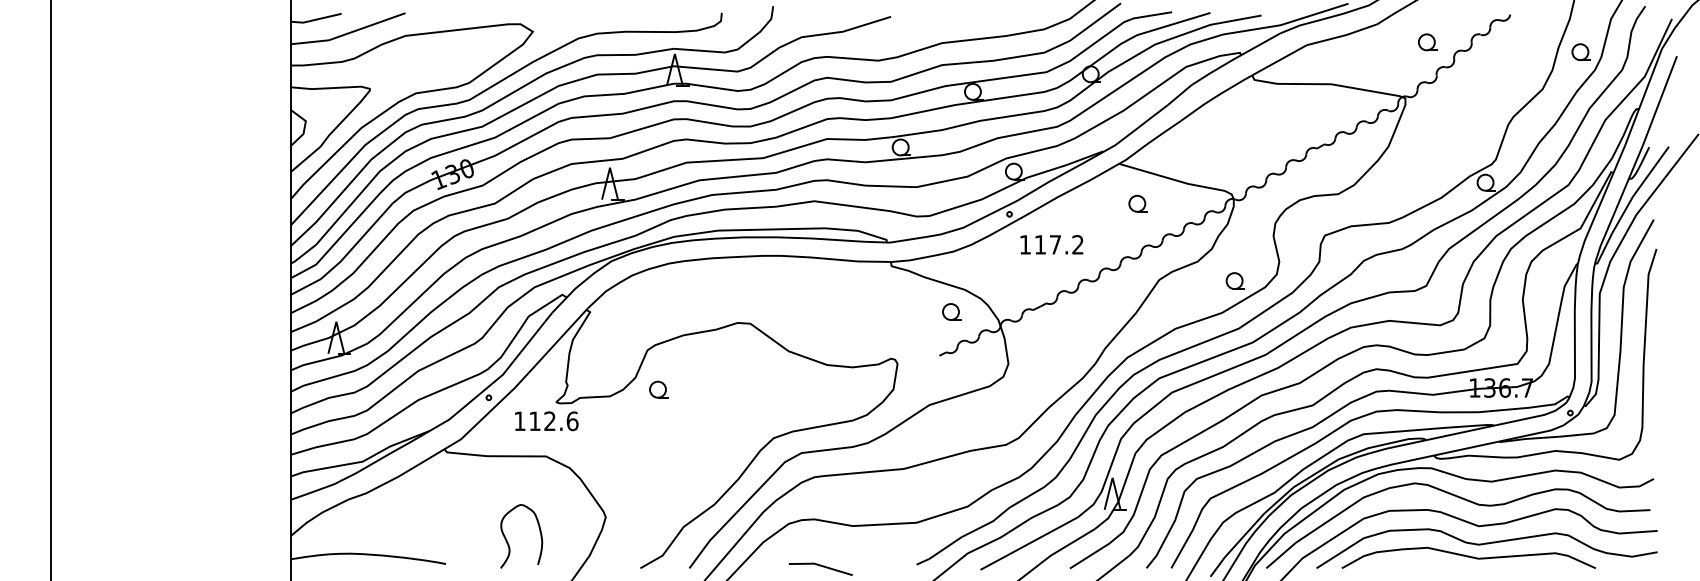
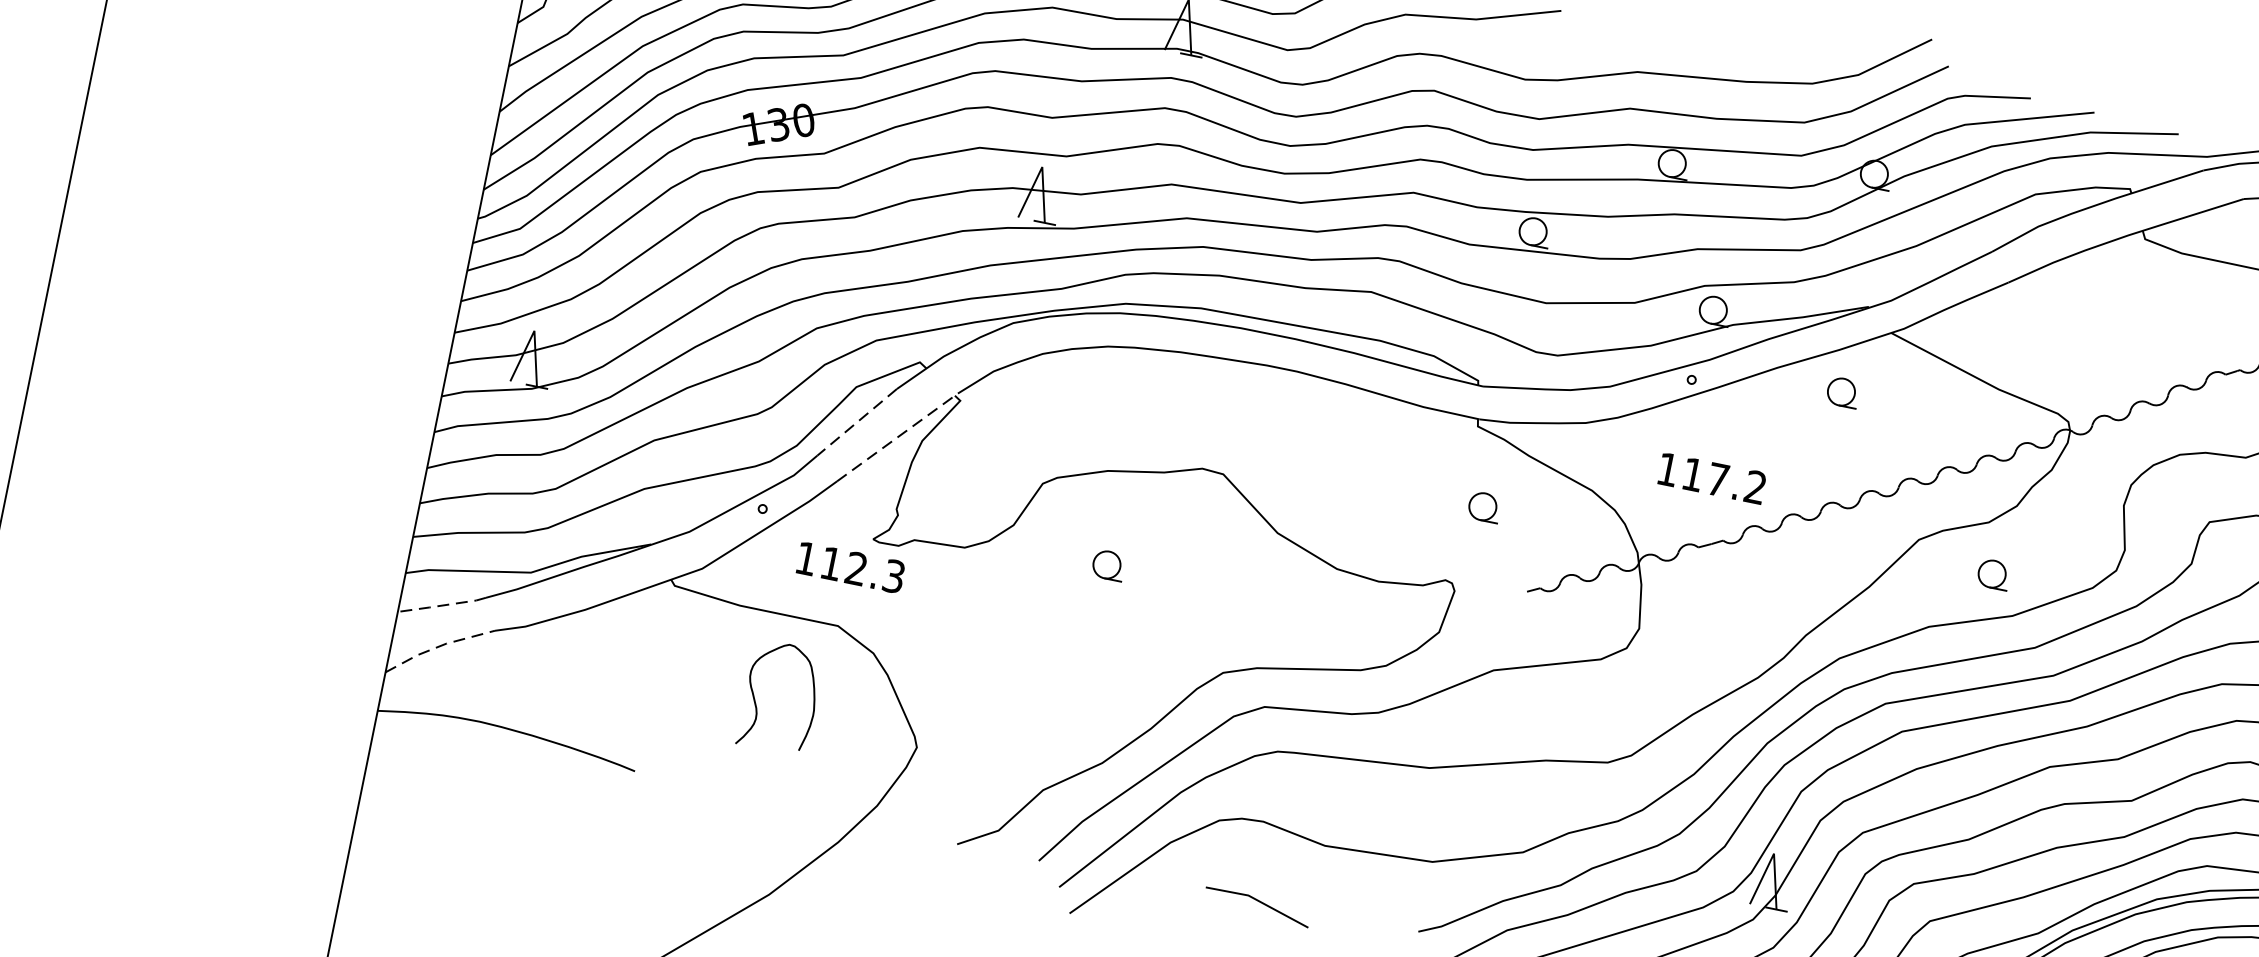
part: (1137, 203) -> (1841, 391), moved
text: (1051, 244) -> (1711, 477), moved
part: (1234, 280) -> (1992, 573), moved
part: (951, 311) -> (1483, 506), moved
line: (533, 336) -> (857, 422), solid -> dashed
line: (558, 340) -> (898, 437), solid -> dashed
part: (658, 389) -> (1107, 564), moved
text: (572, 421) -> (893, 576), 112.6 -> 112.3
line: (314, 491) -> (440, 605), solid -> dashed
line: (318, 515) -> (439, 647), solid -> dashed
curve: (508, 542) -> (757, 703), moved

